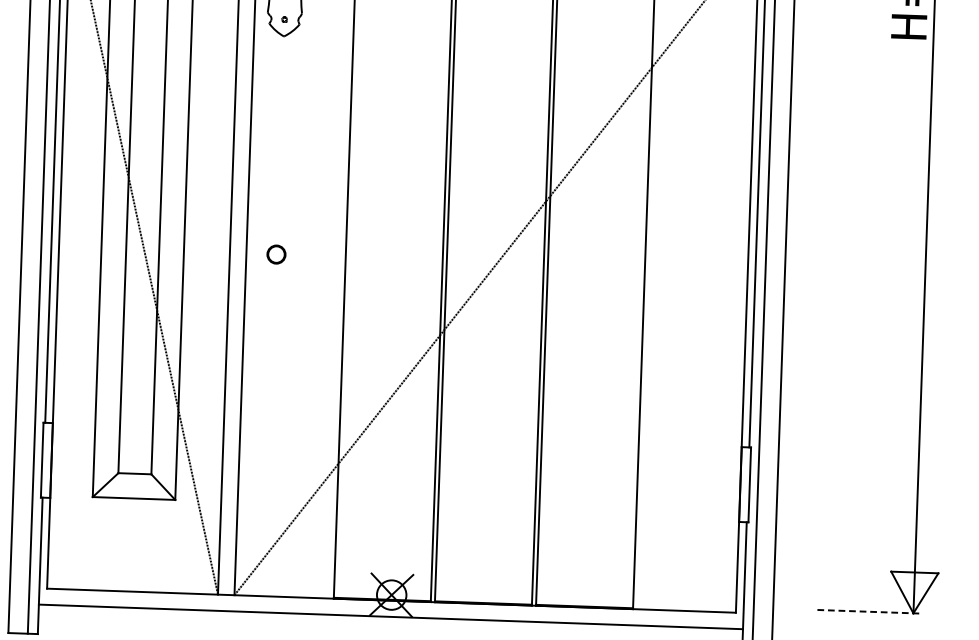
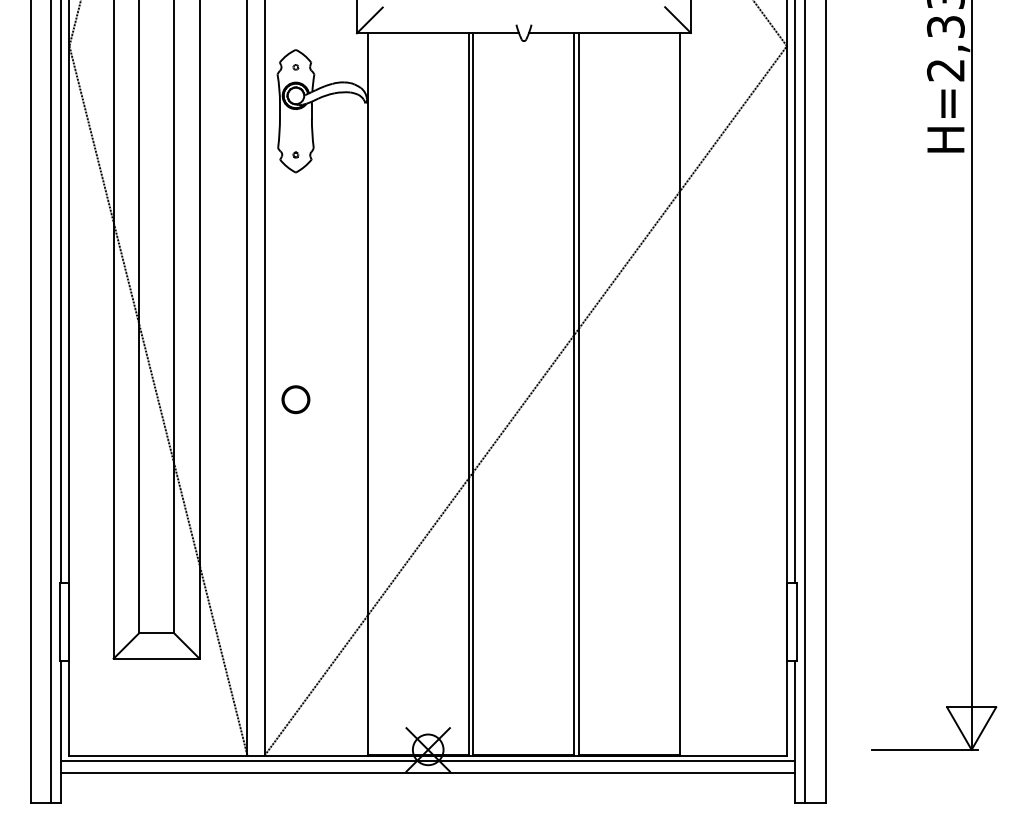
circle: (276, 254) -> (295, 399), size x1.43
line: (390, 605) -> (427, 760), added
line: (869, 611) -> (925, 749), dashed -> solid

